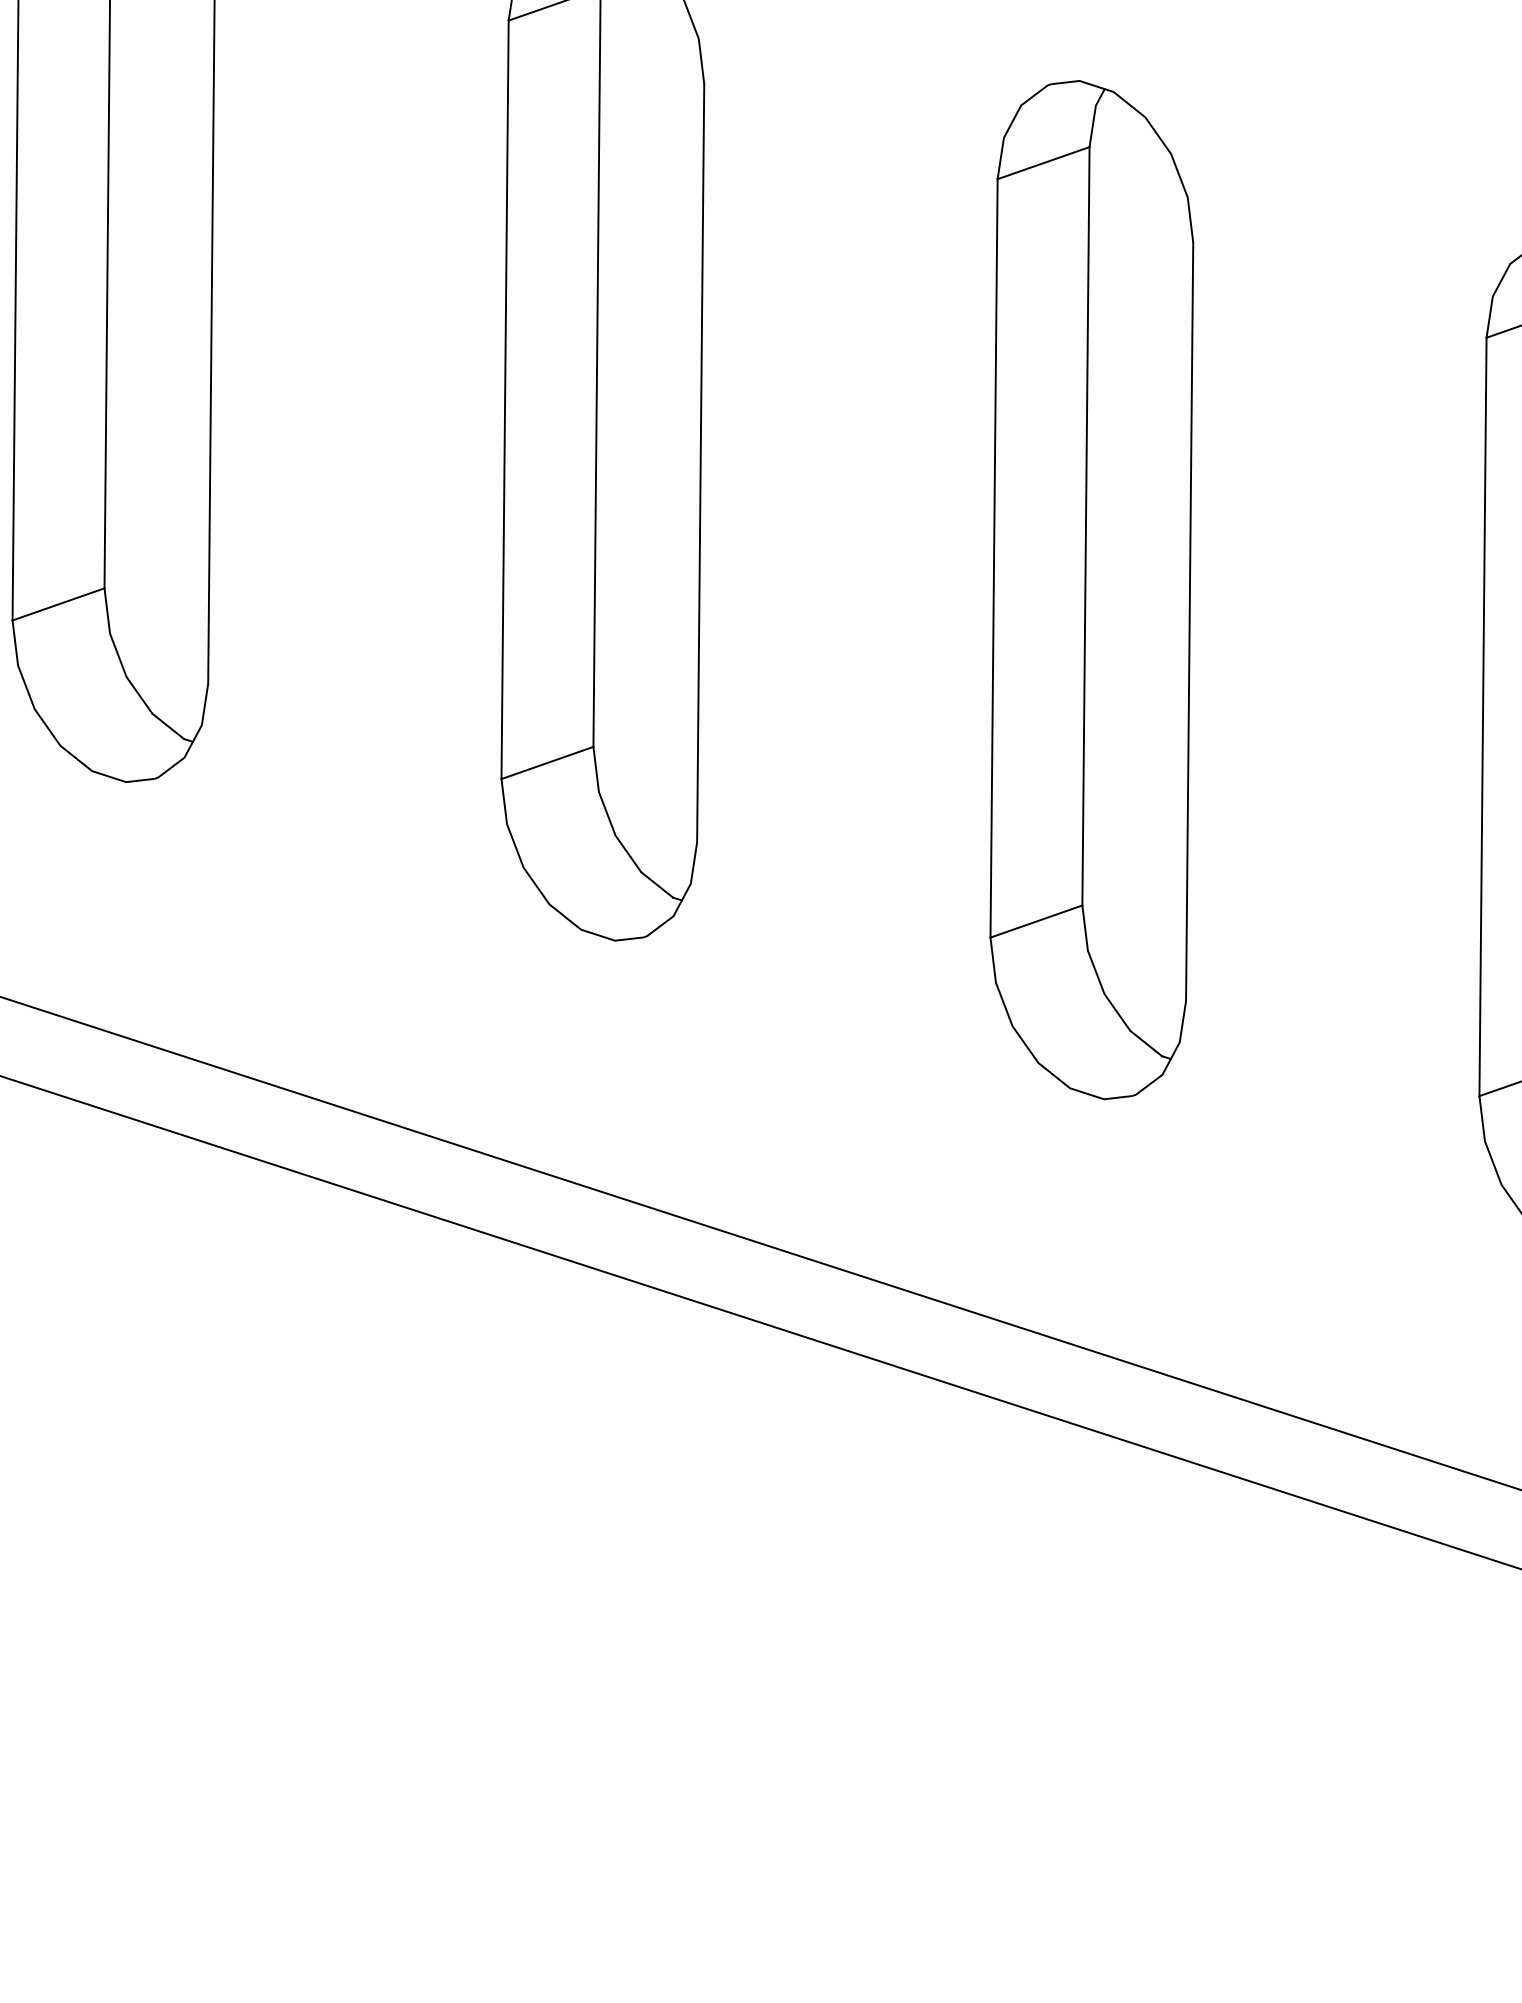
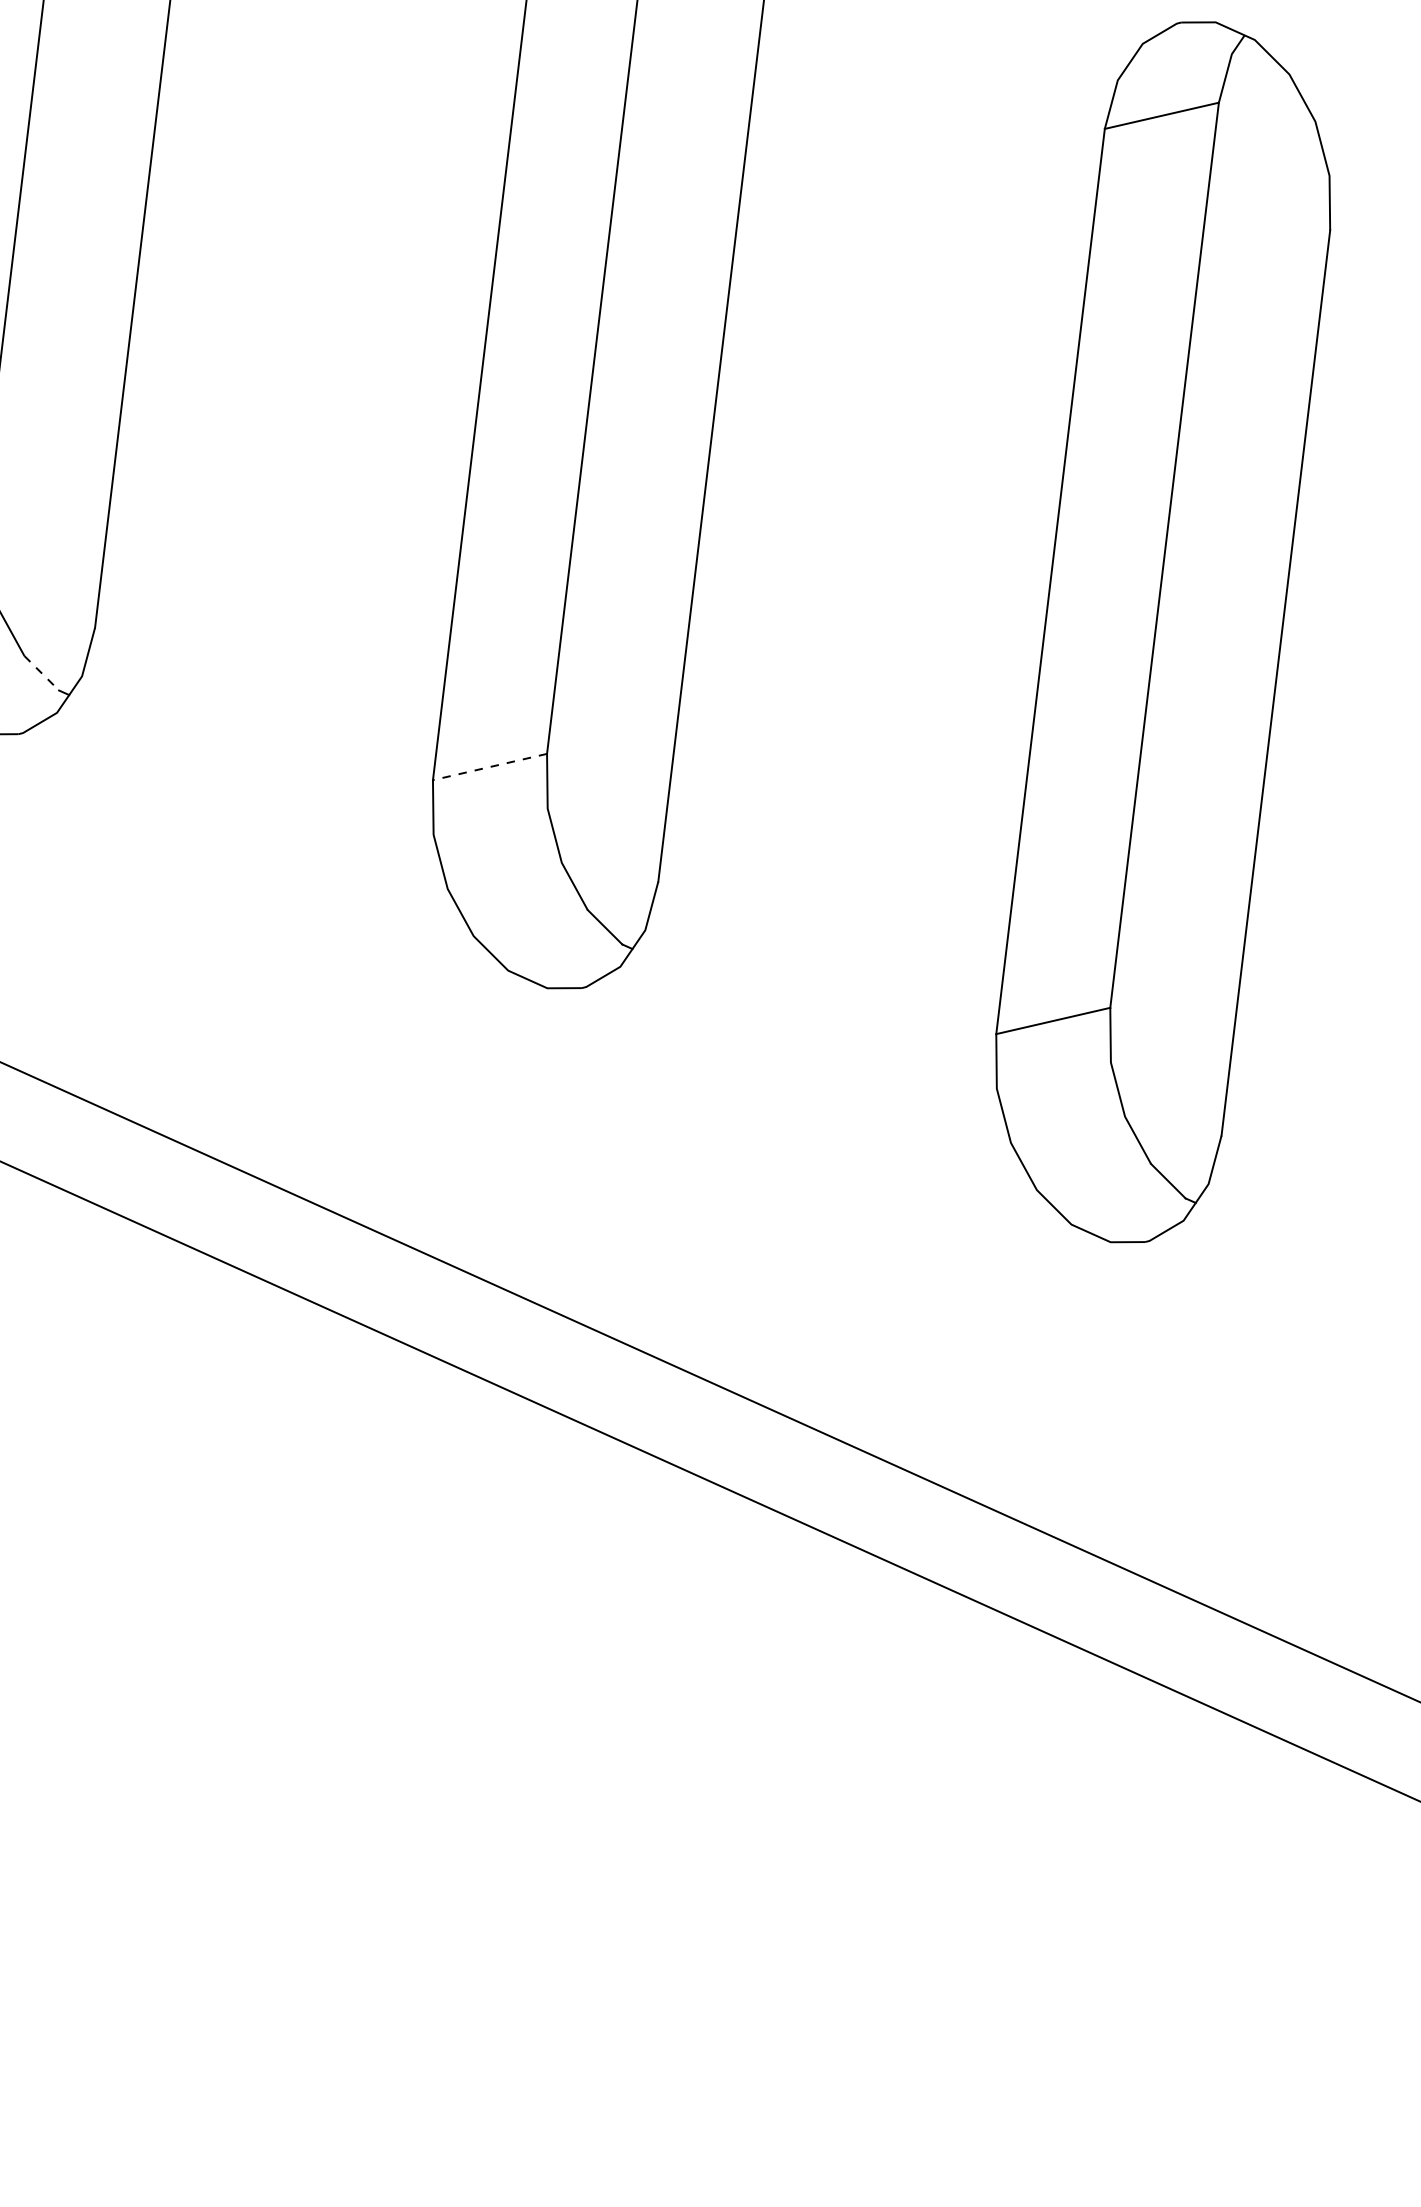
line: (168, 726) -> (42, 673), solid -> dashed
line: (547, 762) -> (490, 766), solid -> dashed

